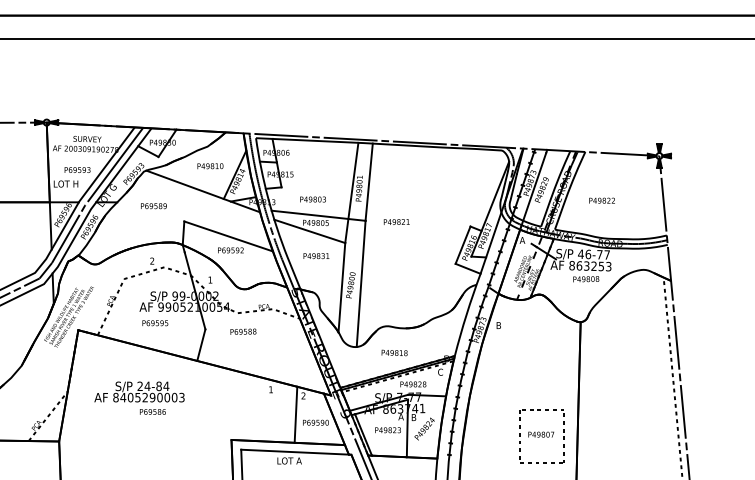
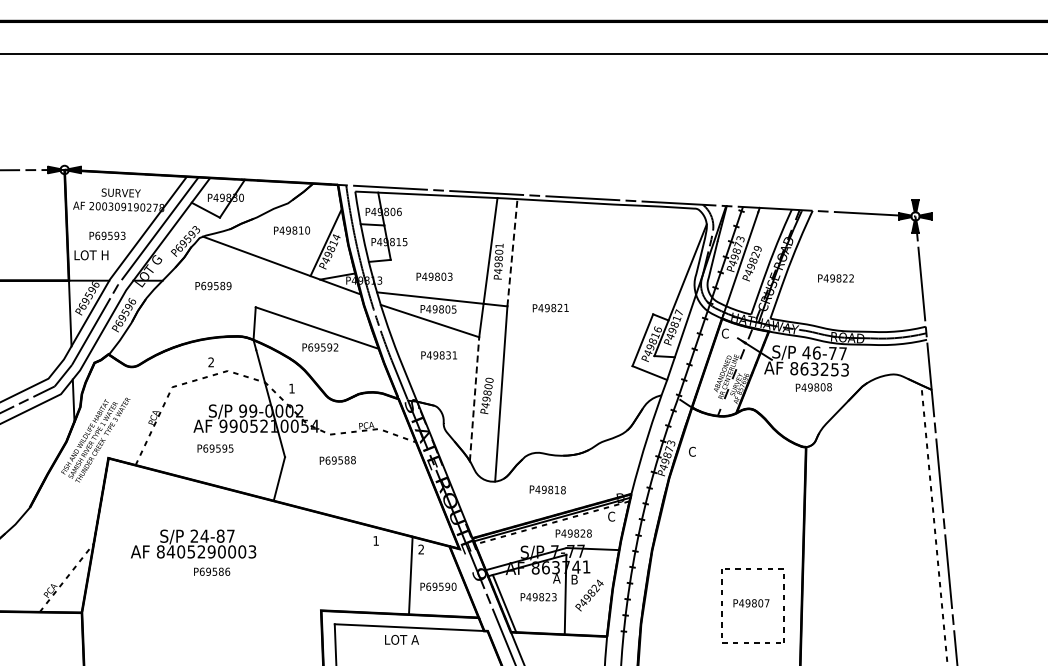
line: (369, 182) -> (512, 252), solid -> dashed
text: (522, 240) -> (725, 333), A -> C
line: (341, 287) -> (474, 398), solid -> dashed
text: (498, 325) -> (692, 451), B -> C
text: (166, 385) -> (230, 535), 24-84 -> 24-87

